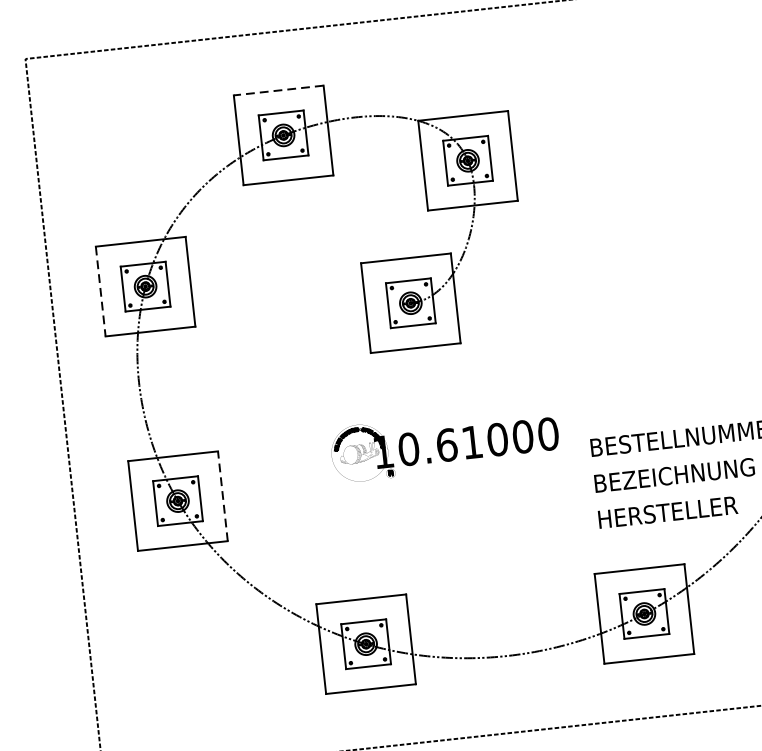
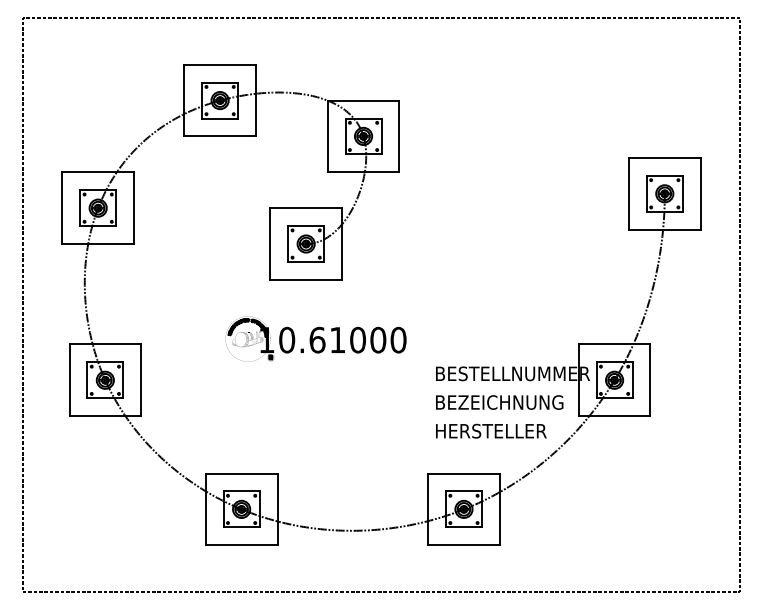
line: (279, 90) -> (220, 64), dashed -> solid
line: (100, 291) -> (62, 208), dashed -> solid
part: (444, 443) -> (315, 338), moved
line: (223, 496) -> (141, 380), dashed -> solid

